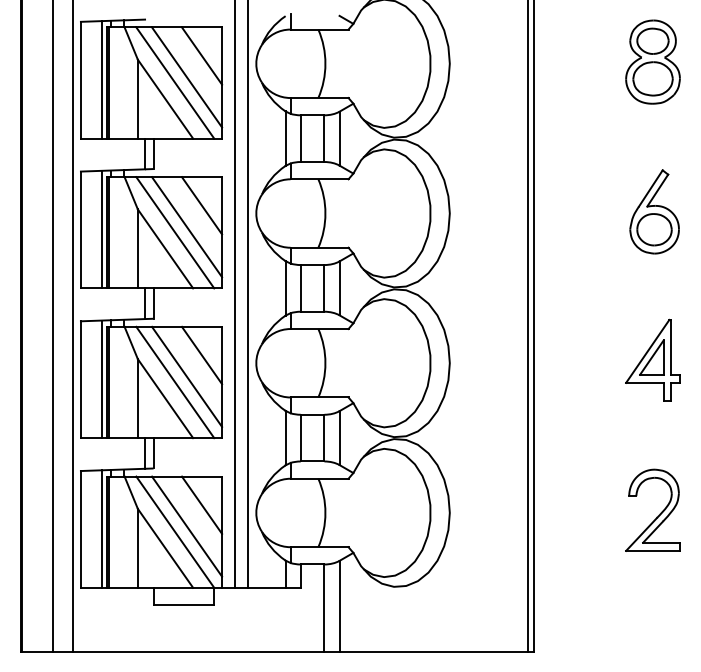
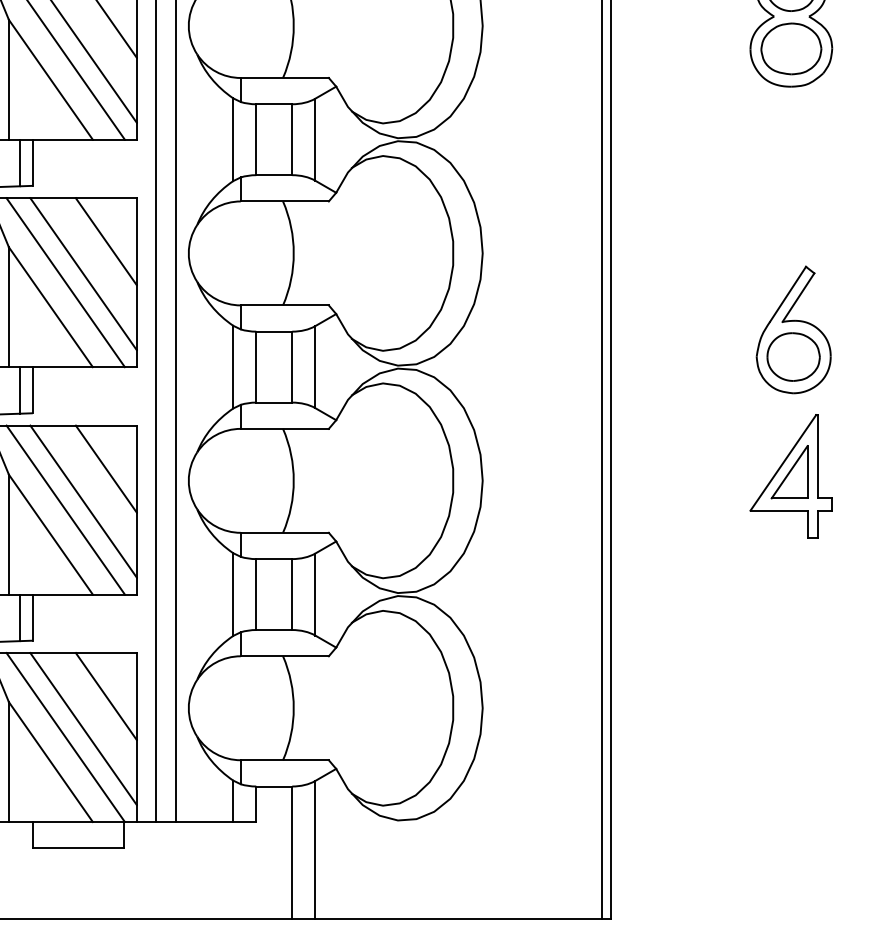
part: (654, 211) -> (793, 329), moved
part: (659, 513) -> (801, 709), removed

